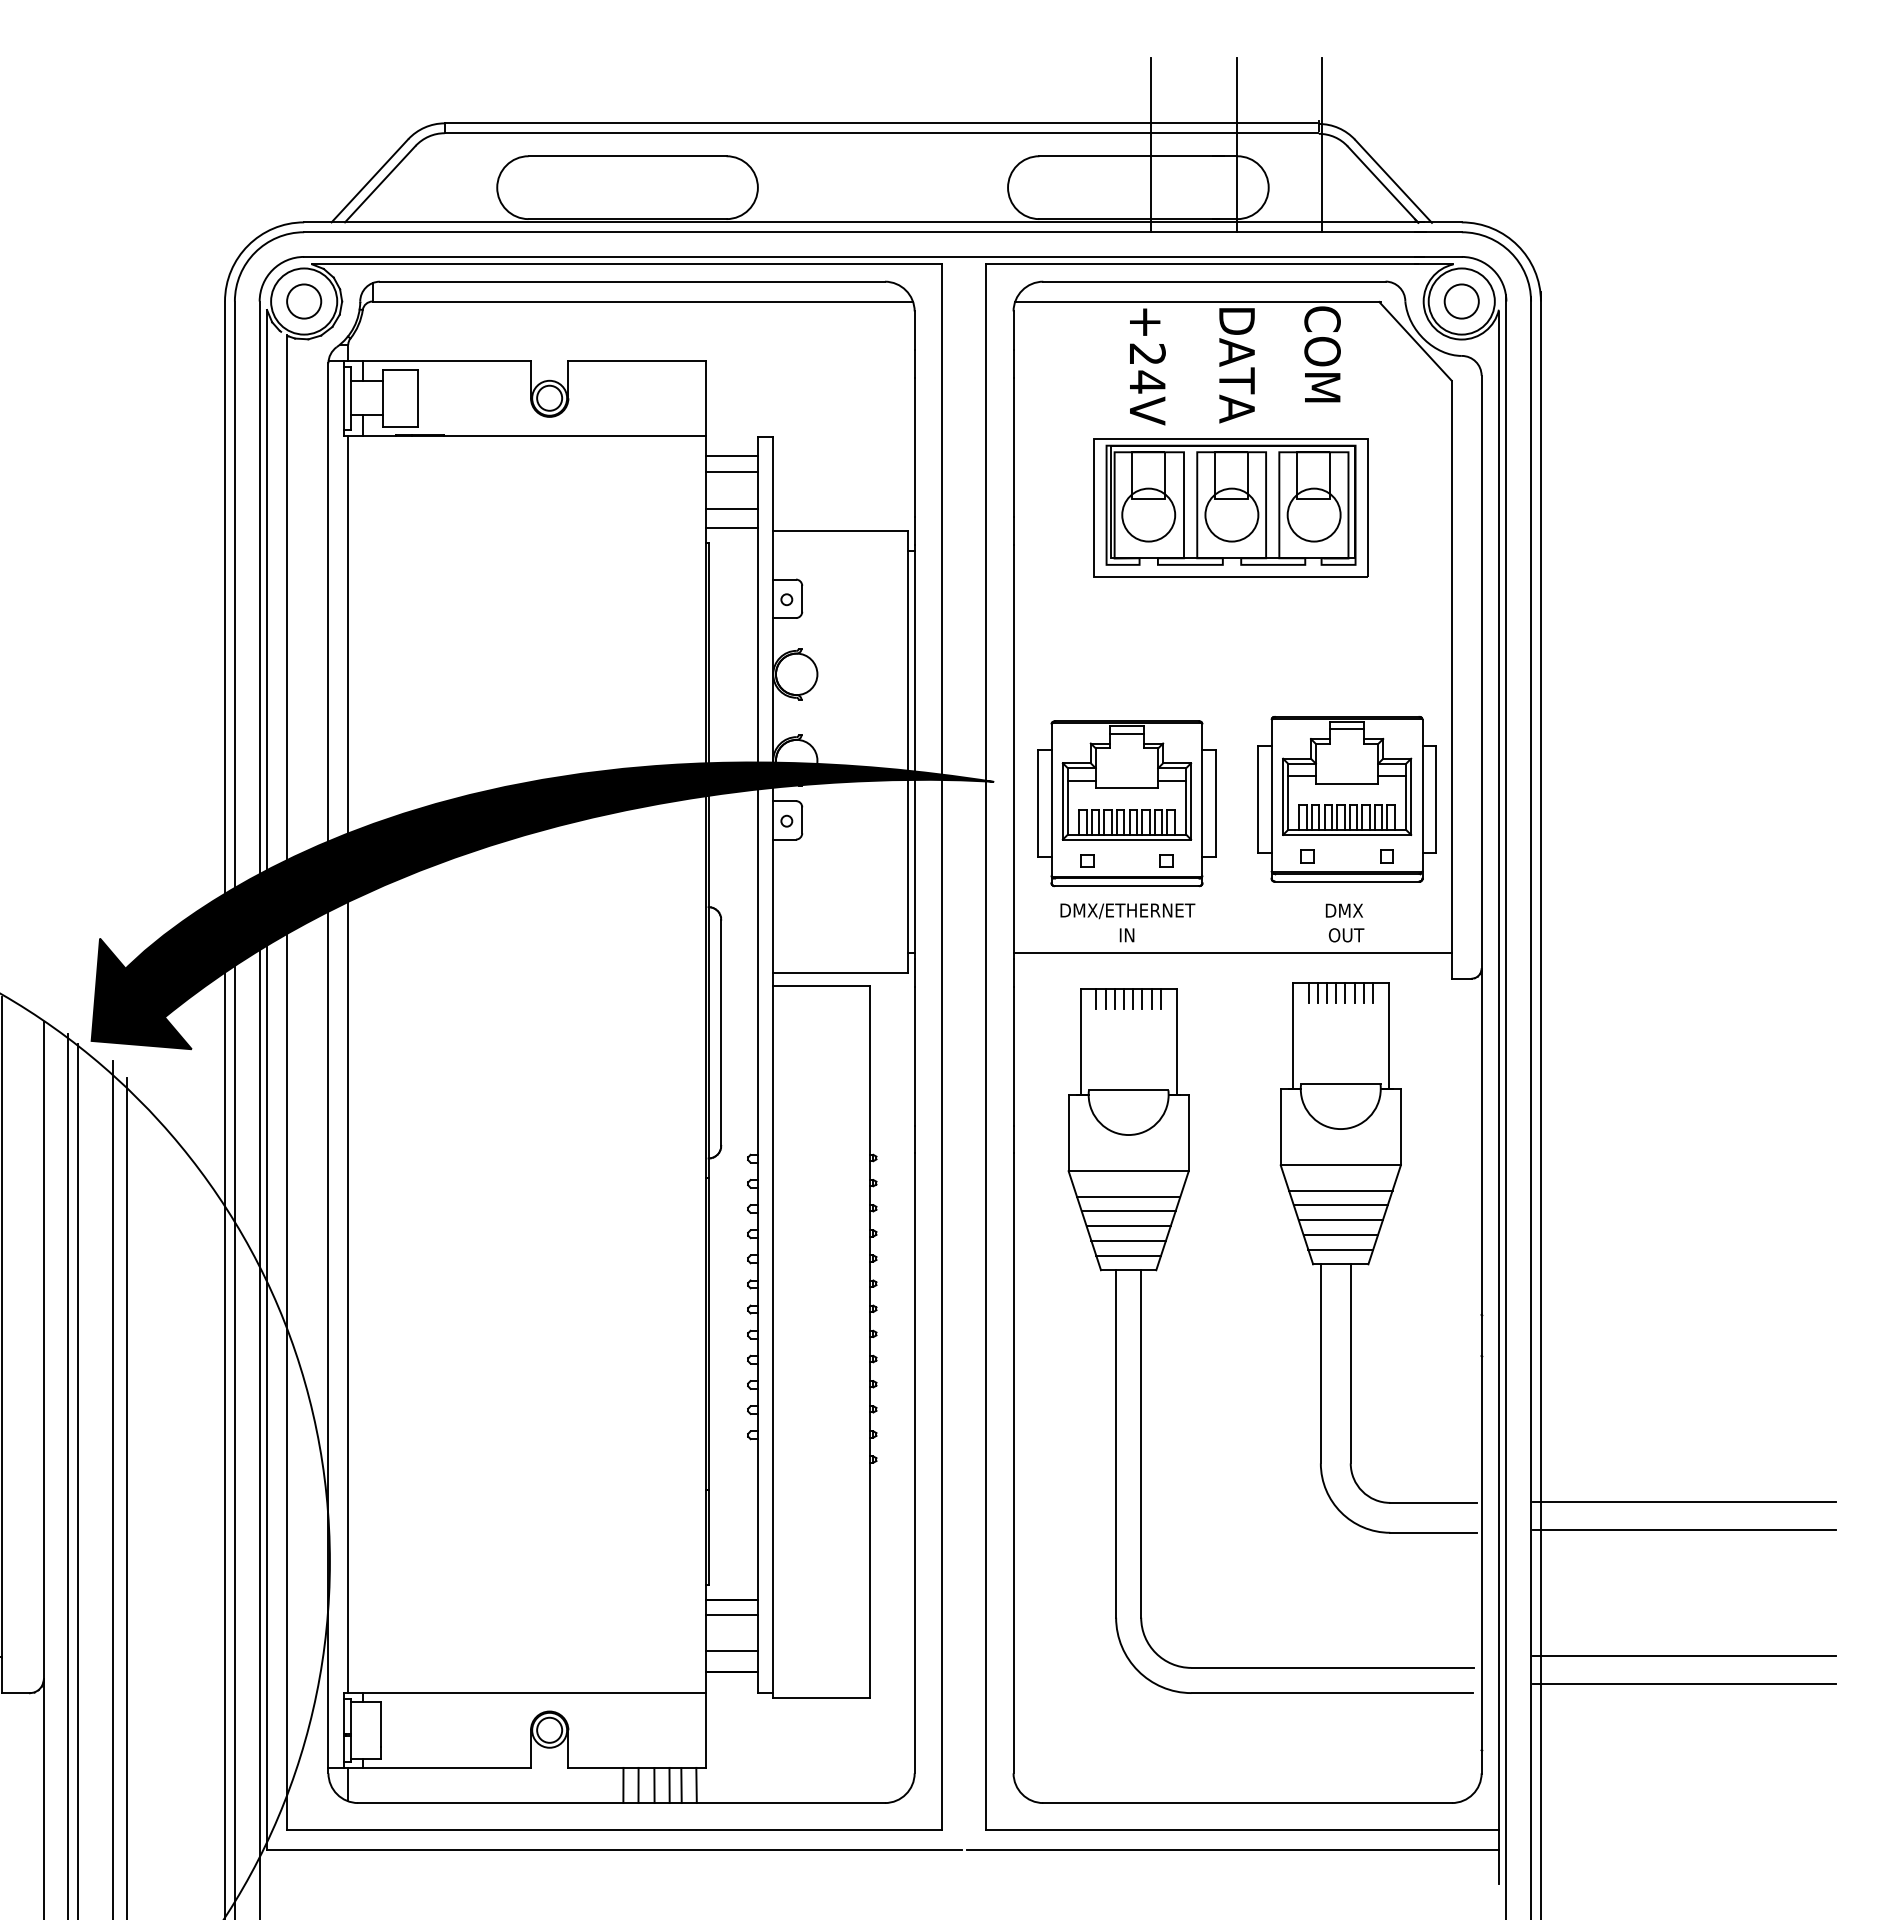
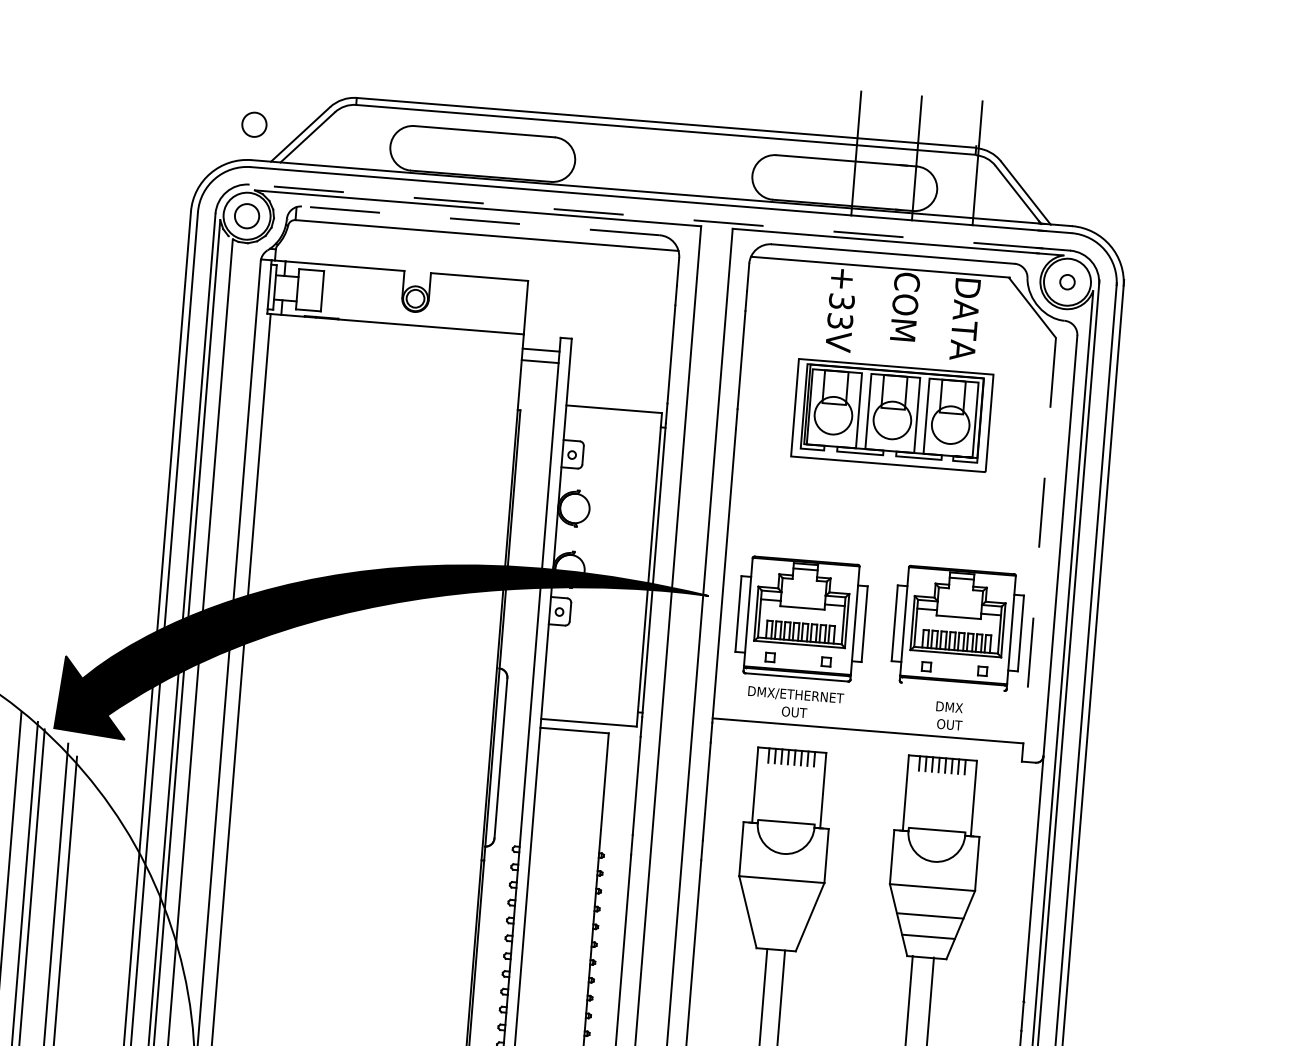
circle: (304, 172) -> (254, 124), added
line: (863, 256) -> (646, 216), solid -> dashed
line: (631, 281) -> (480, 220), solid -> dashed
circle: (1461, 301) -> (1067, 282), size x0.6
text: (1236, 364) -> (904, 314), DATA -> COM
text: (1322, 364) -> (965, 318), COM -> DATA
text: (1147, 368) -> (840, 311), +24V -> +33V
line: (731, 508) -> (538, 387), removed
line: (731, 528) -> (536, 401), removed
line: (1451, 667) -> (1039, 541), solid -> dashed
line: (1346, 881) -> (952, 686), removed
text: (1127, 935) -> (794, 712), IN -> OUT
line: (1340, 1190) -> (930, 905), removed
line: (1128, 1196) -> (780, 897), removed
line: (1128, 1211) -> (779, 908), removed
line: (1340, 1220) -> (929, 926), removed
line: (1128, 1226) -> (778, 918), removed
line: (1128, 1240) -> (777, 928), removed
line: (1340, 1249) -> (927, 947), removed
line: (1128, 1255) -> (776, 939), removed

